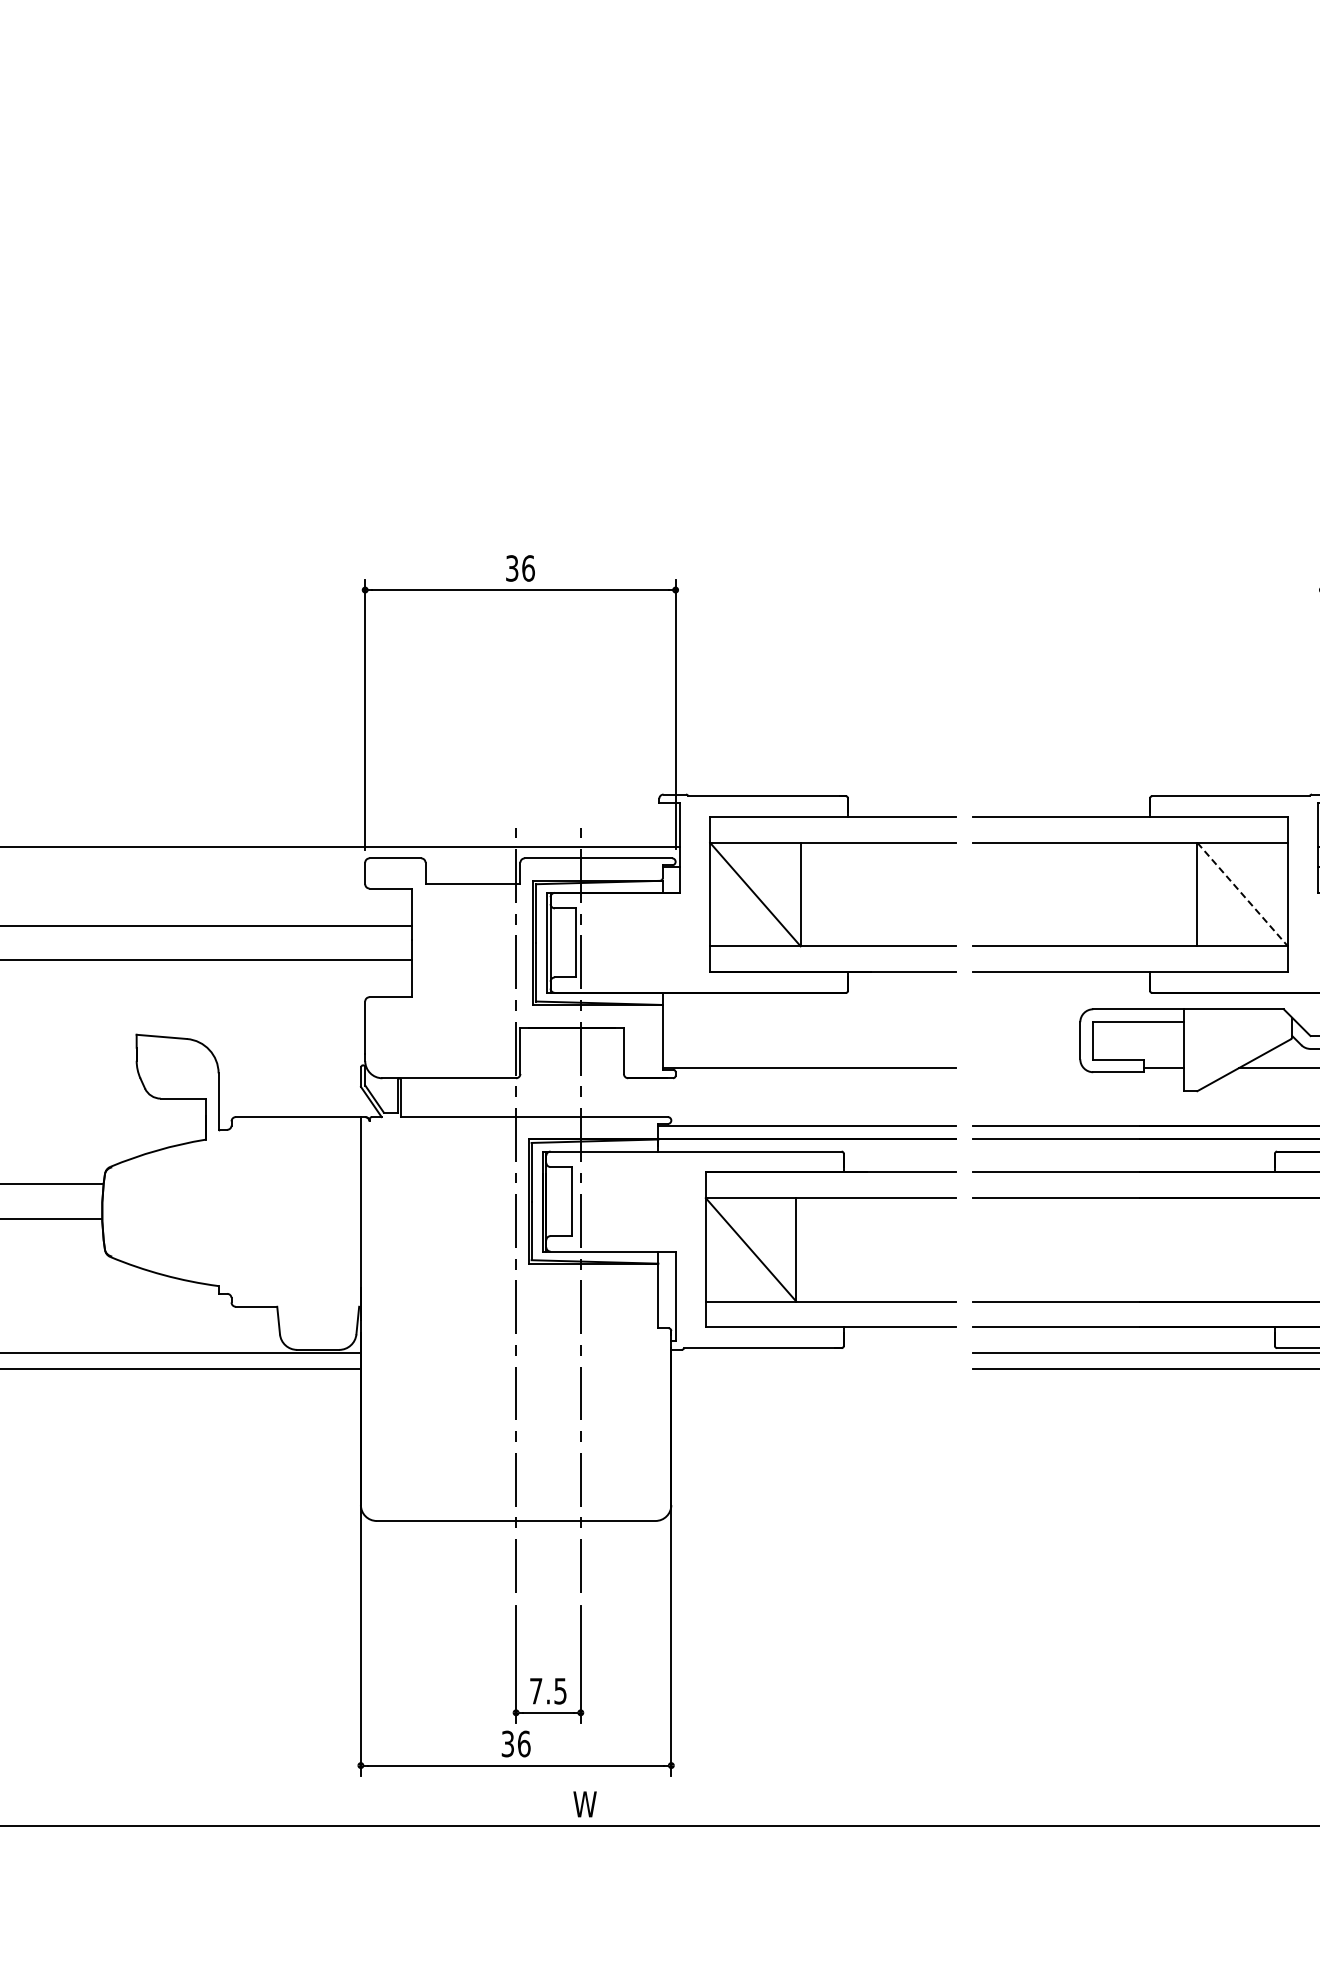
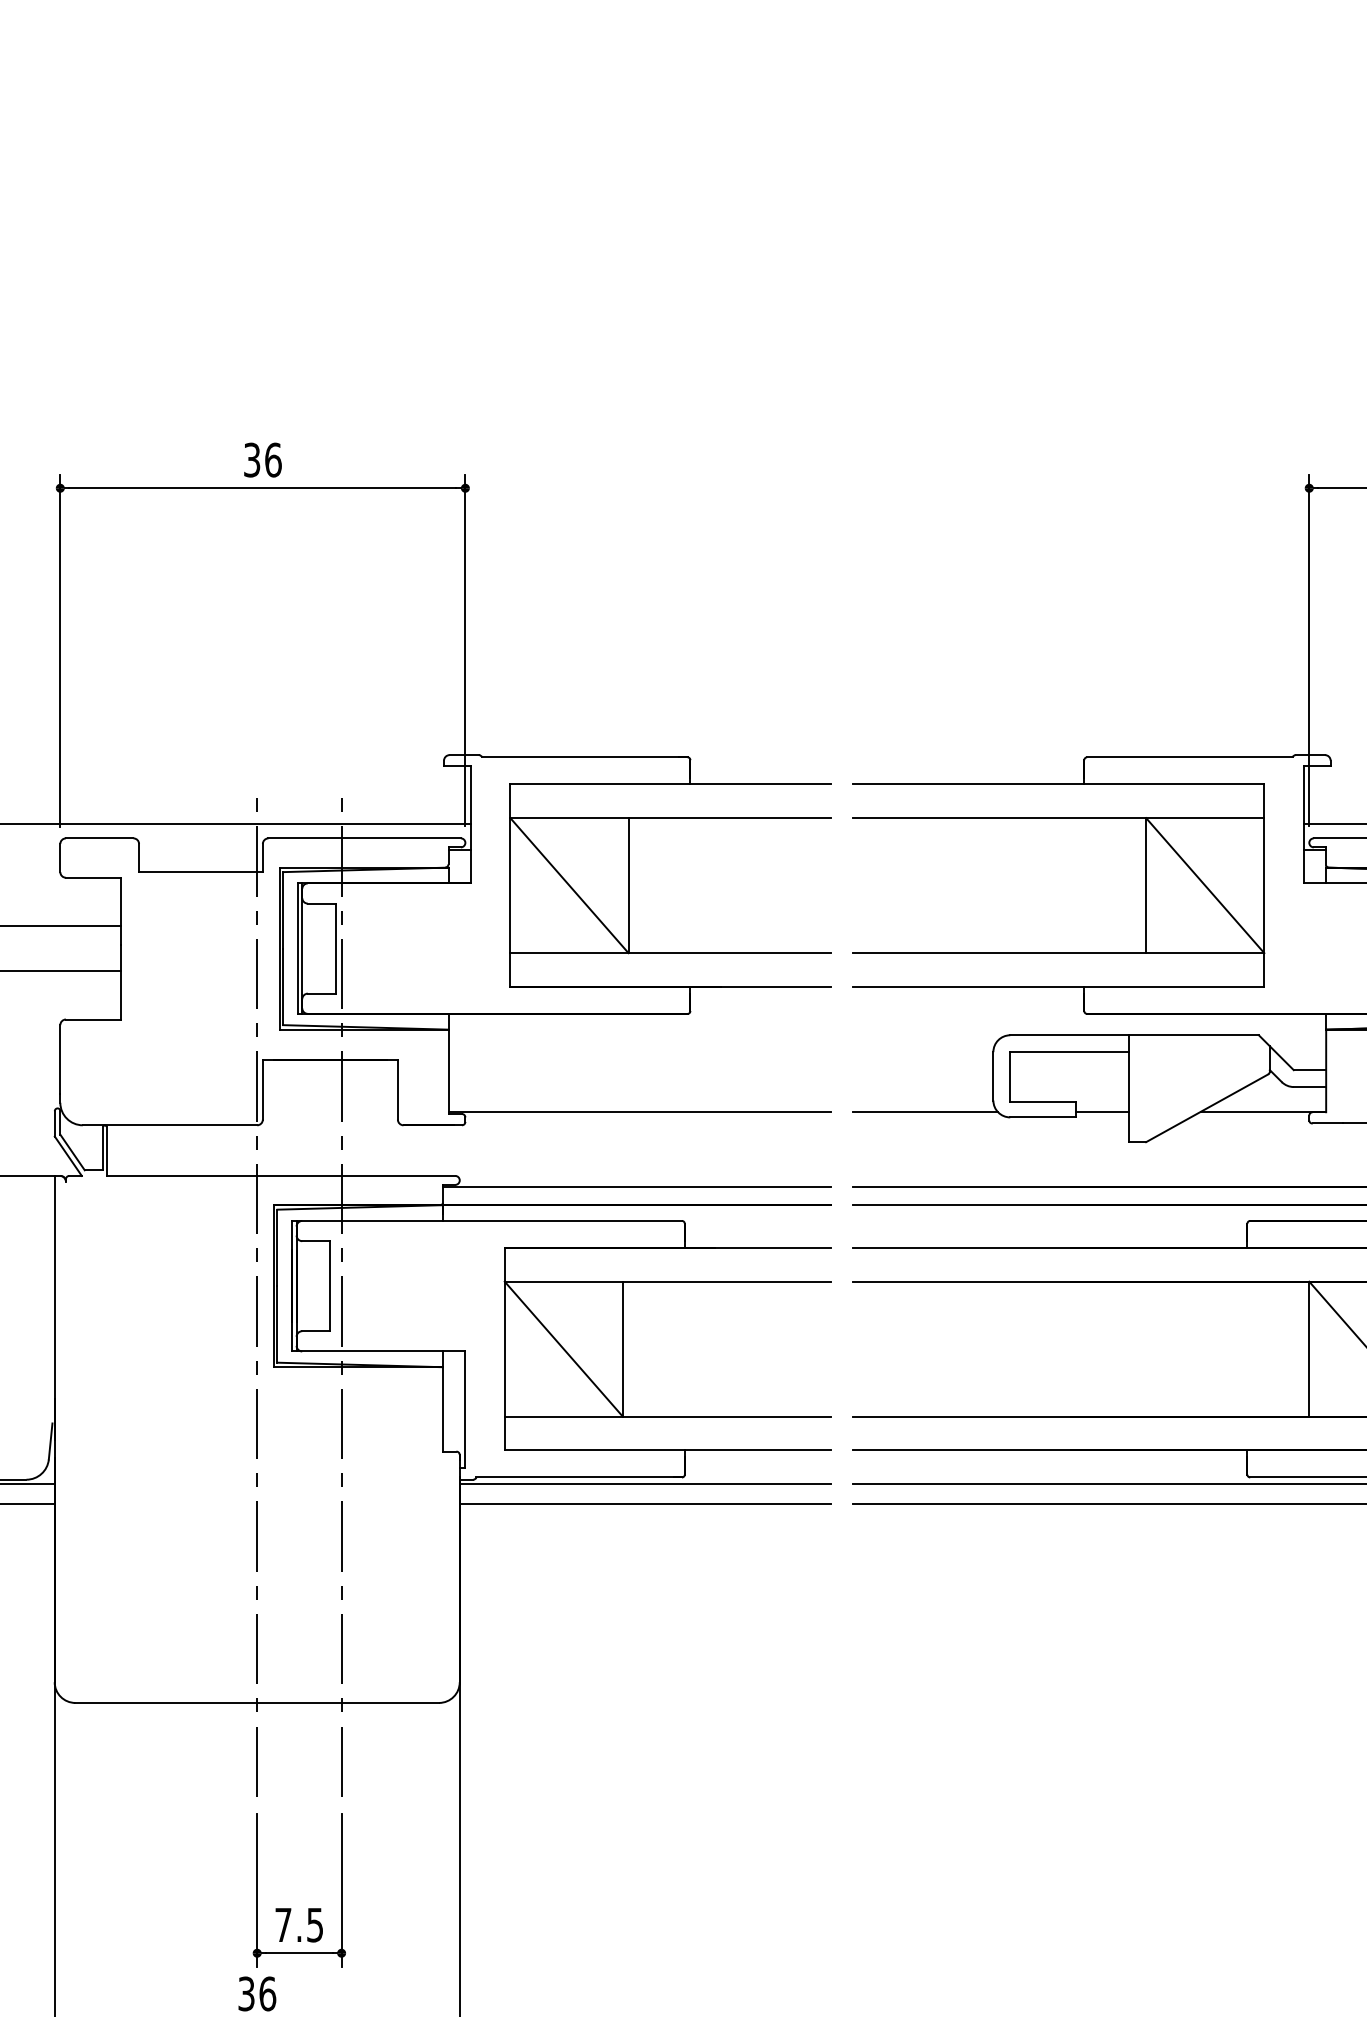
line: (1242, 894) -> (1205, 885), dashed -> solid
line: (1028, 1067) -> (925, 1111), added
line: (813, 1353) -> (645, 1484), added
line: (813, 1368) -> (645, 1503), added

